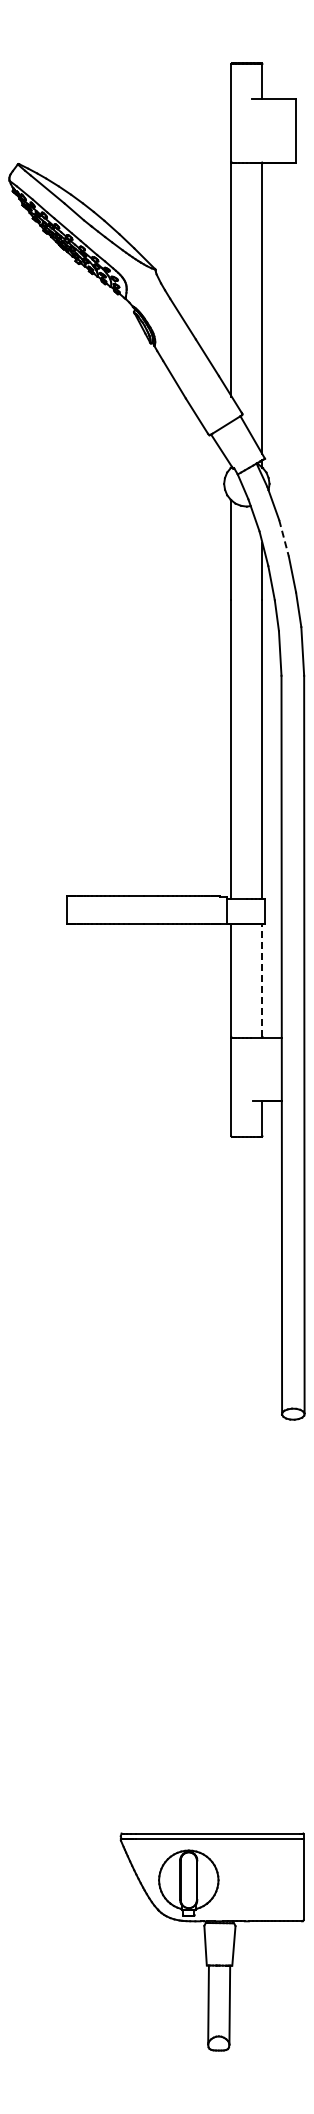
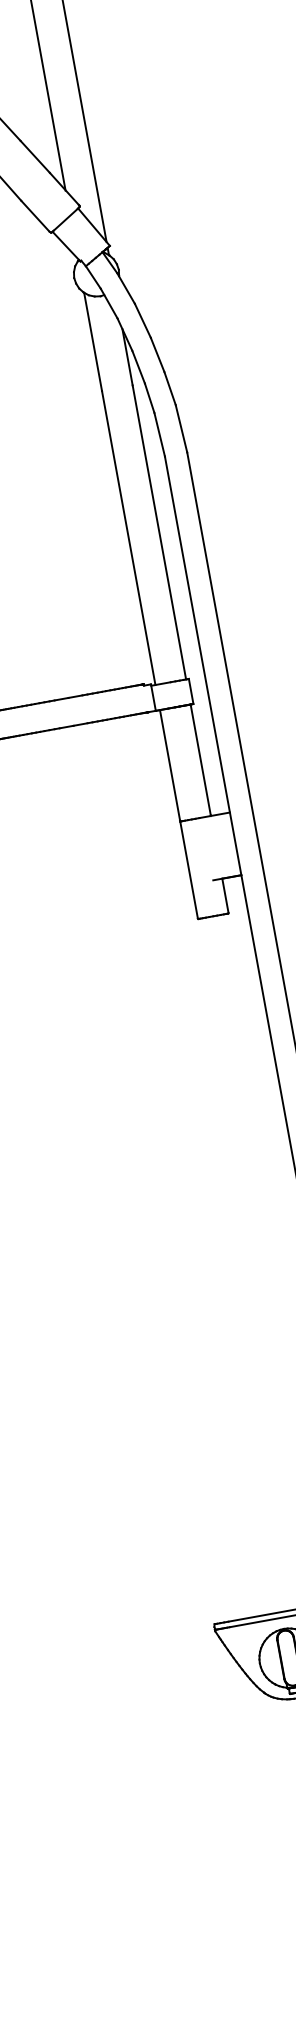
line: (284, 538) -> (143, 320), dashed -> solid
line: (262, 980) -> (200, 759), dashed -> solid

